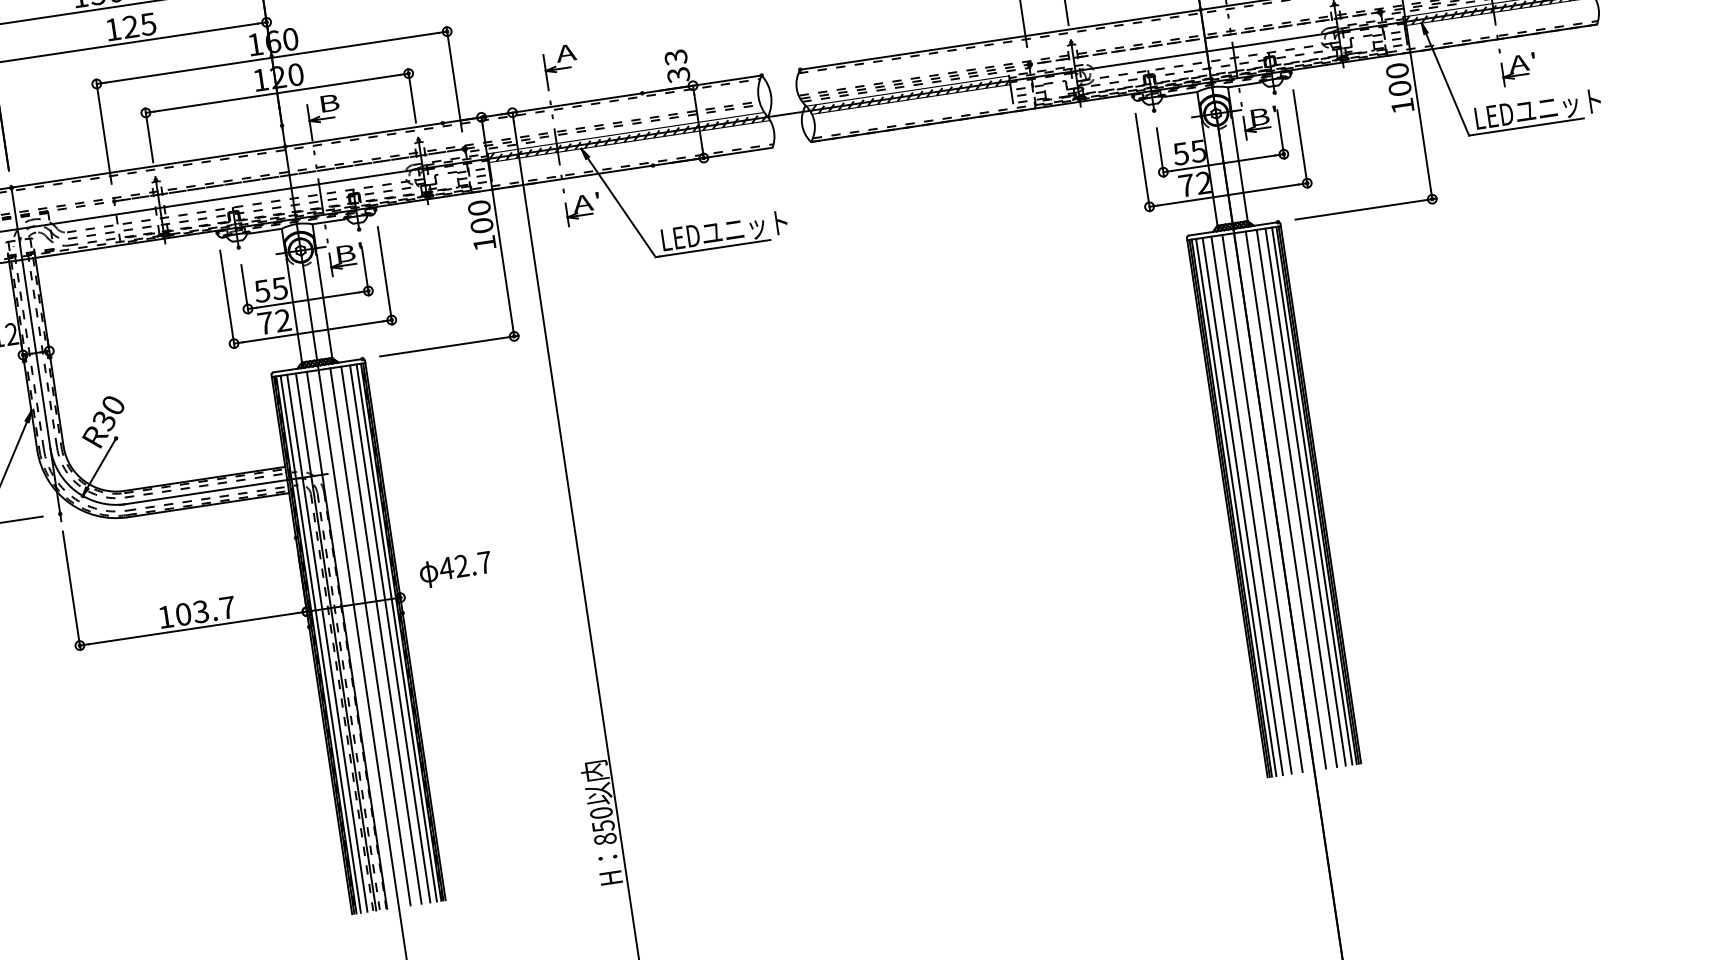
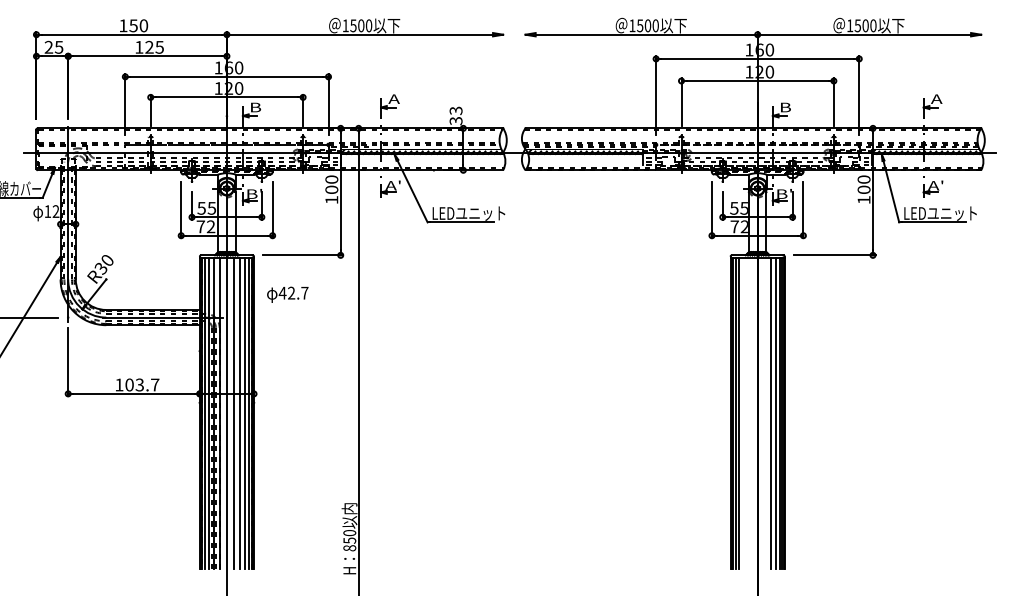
line: (1285, 499) -> (764, 413), removed
line: (1261, 503) -> (750, 413), removed
line: (1251, 505) -> (744, 413), removed
text: (455, 569) -> (287, 294), moved

